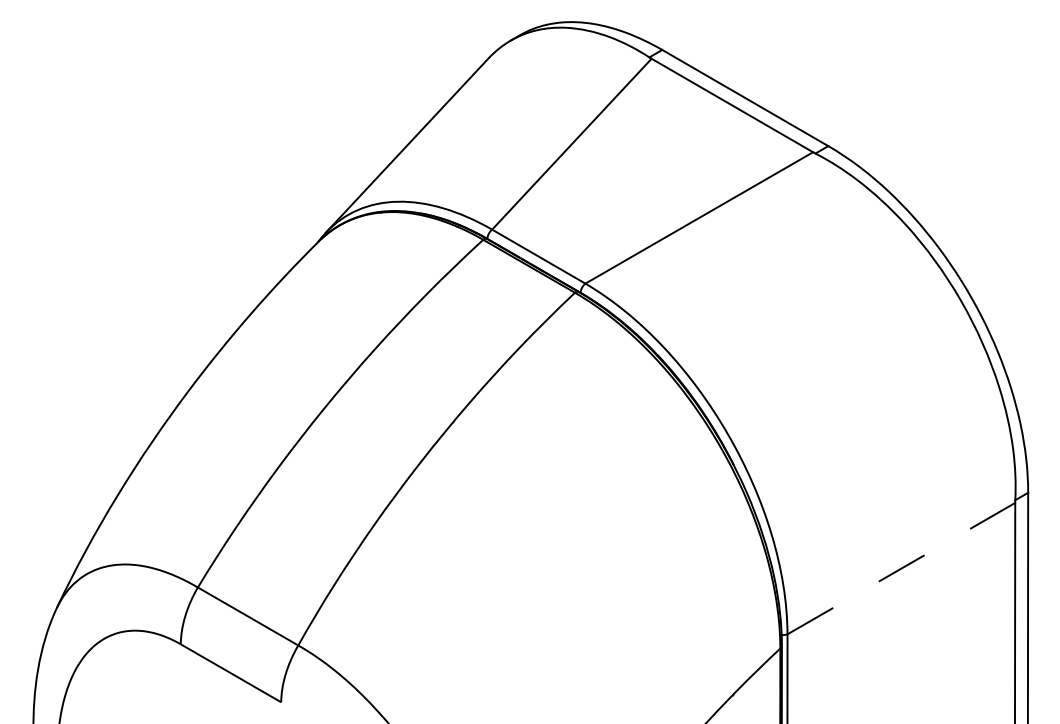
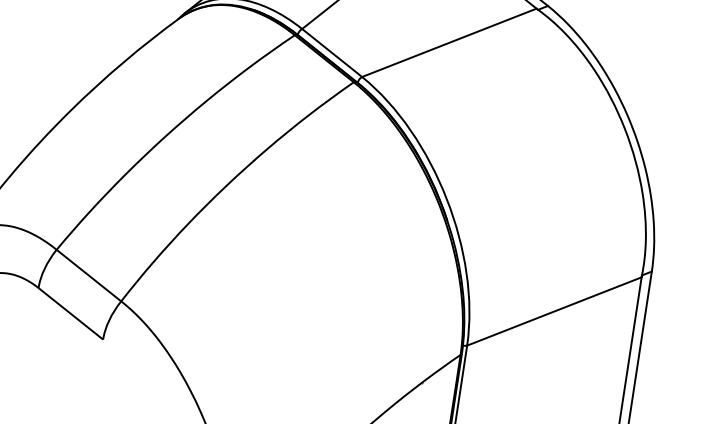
line: (901, 568) -> (554, 311), dashed -> solid

